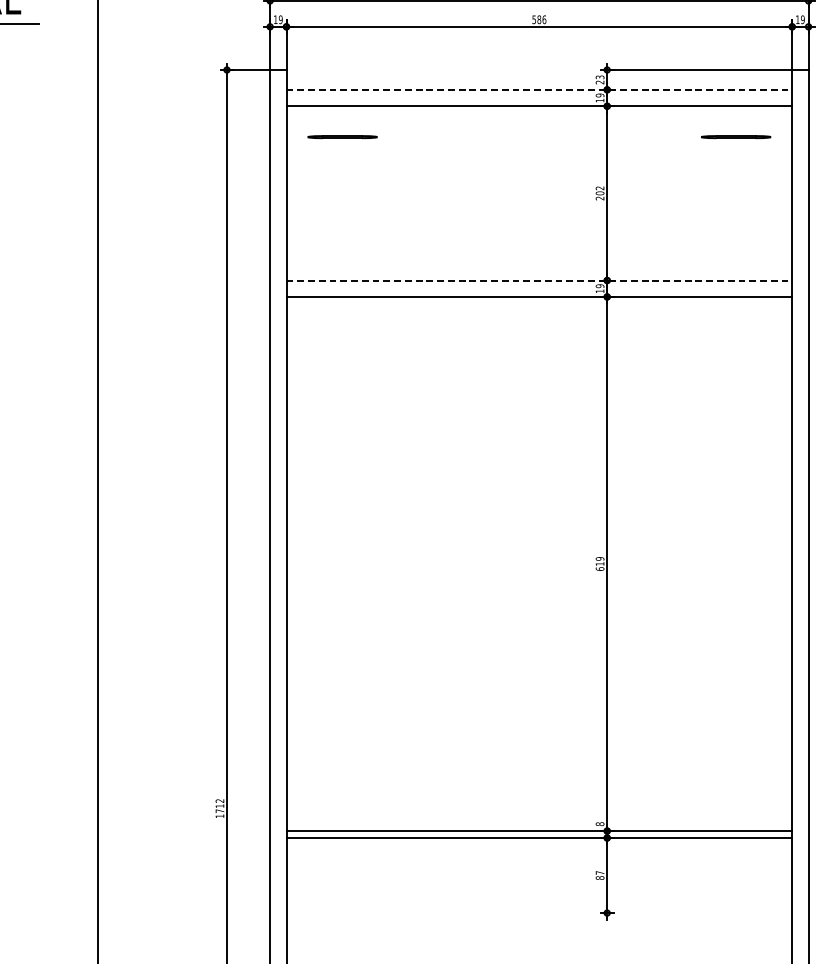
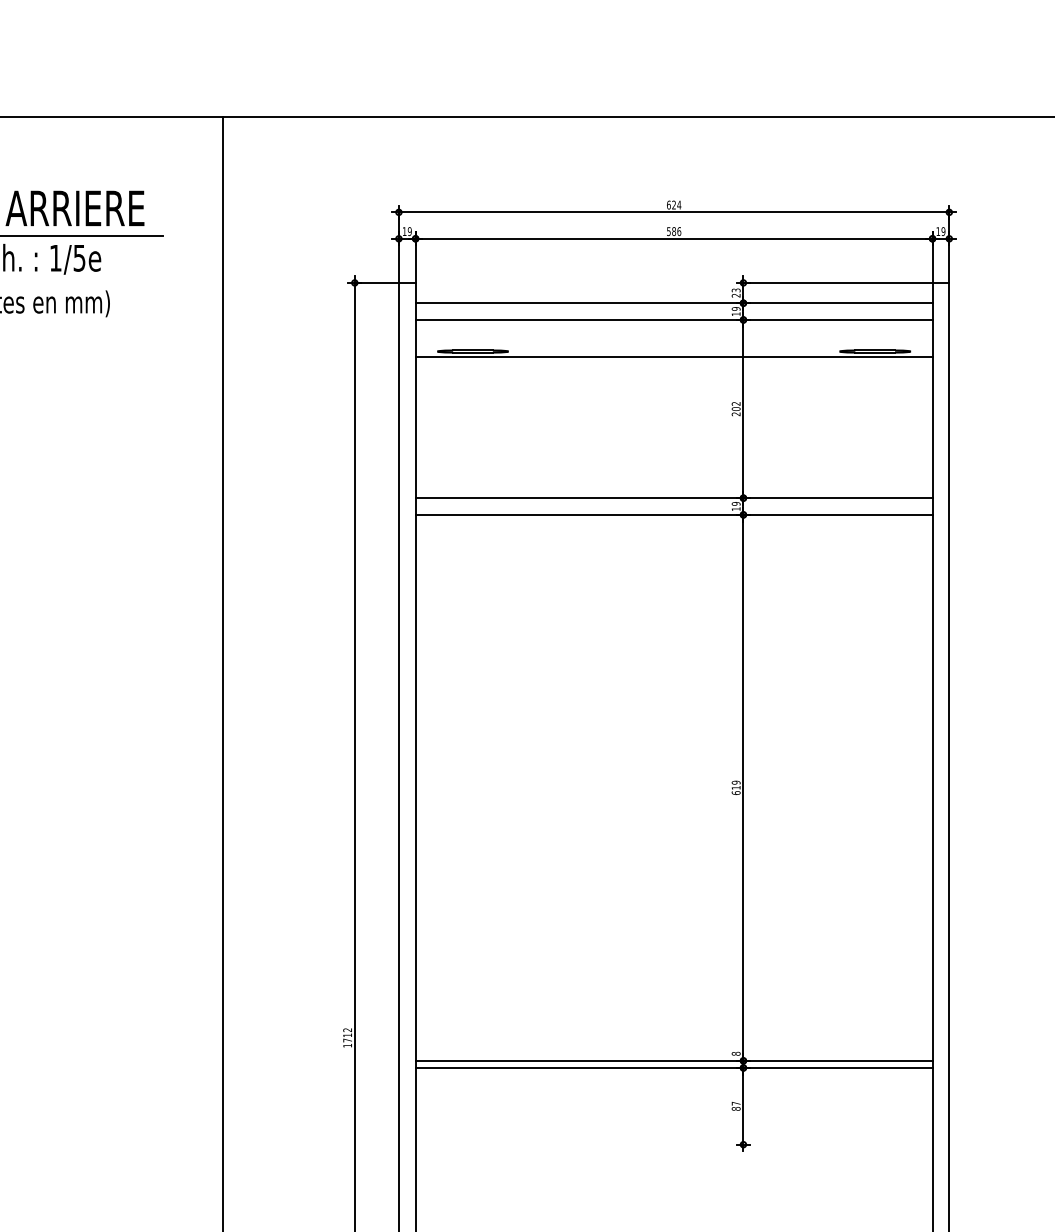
line: (539, 90) -> (674, 303), dashed -> solid
line: (538, 142) -> (673, 357), added
line: (539, 280) -> (674, 498), dashed -> solid

